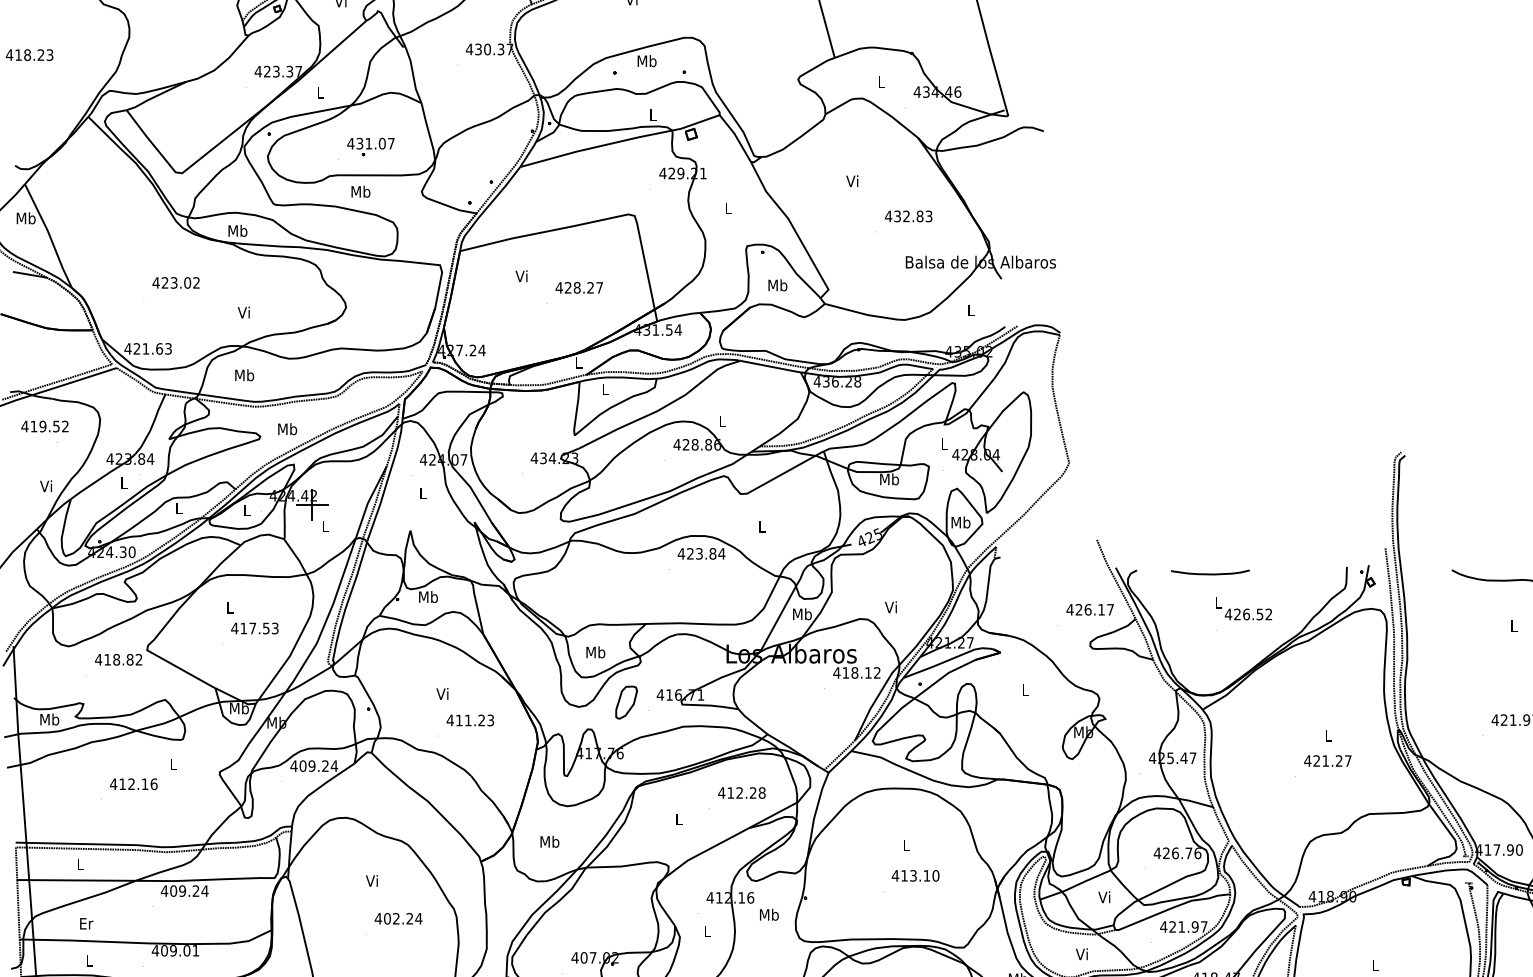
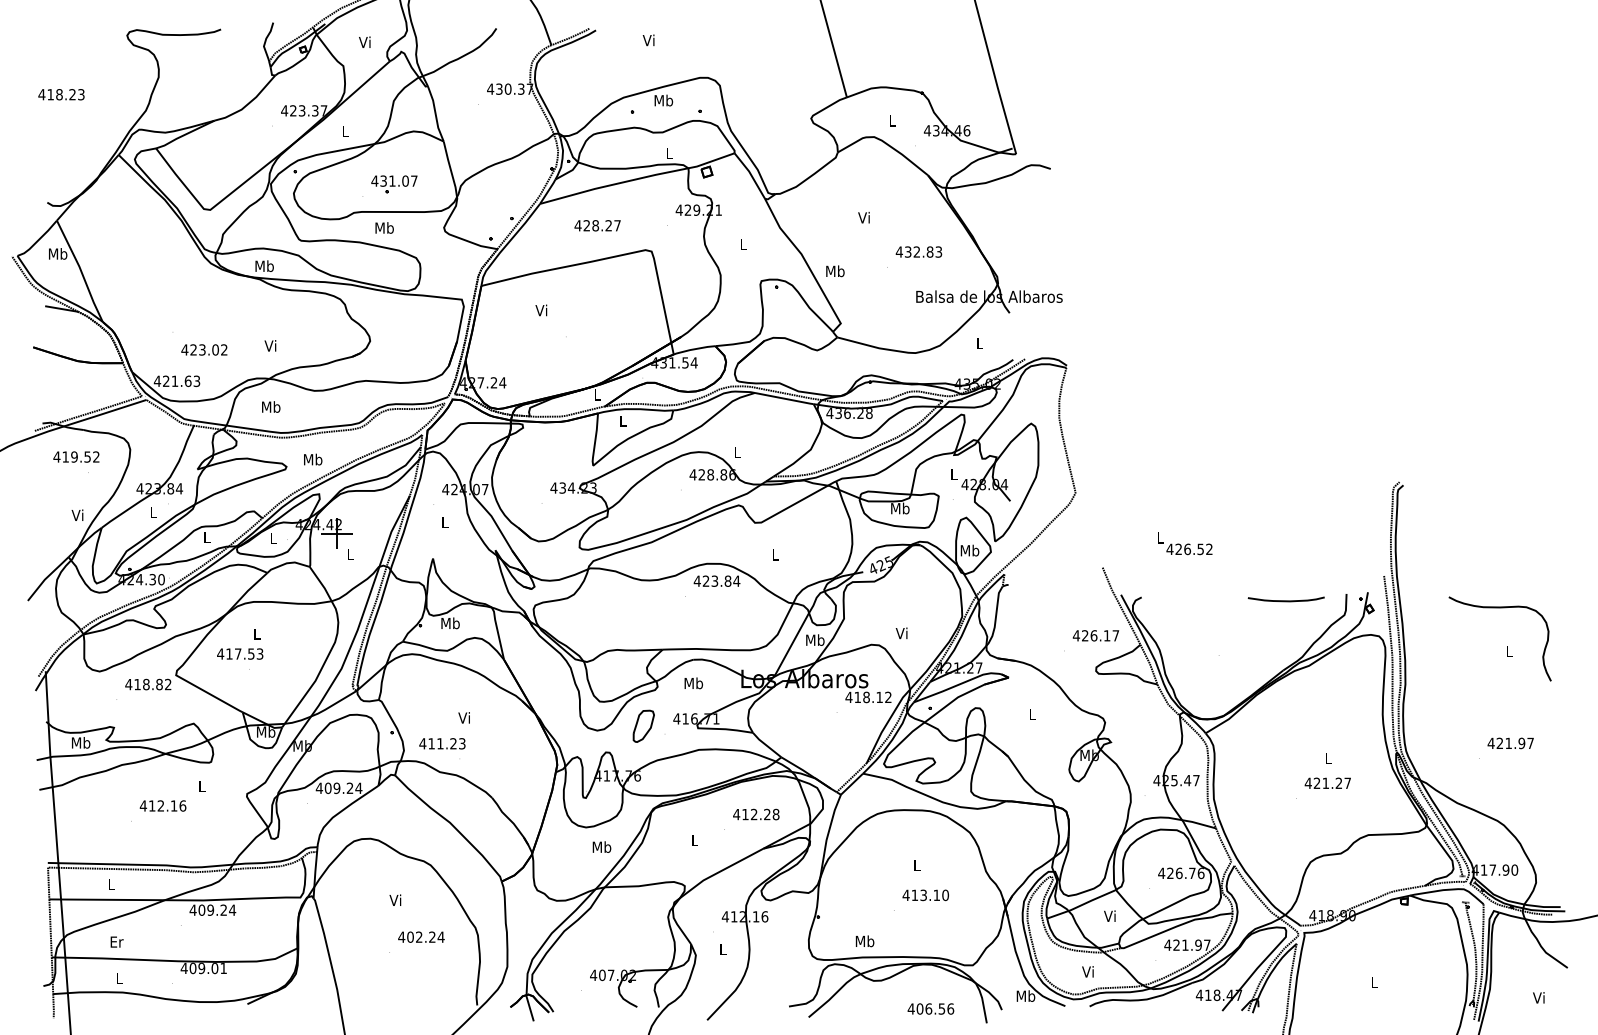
text: (176, 282) -> (204, 349), moved
text: (777, 285) -> (835, 271), moved
text: (579, 287) -> (597, 225), moved
curve: (1209, 573) -> (1285, 600), moved
text: (1244, 608) -> (1185, 543), moved
text: (255, 627) -> (240, 653), moved
text: (595, 652) -> (693, 683), moved
text: (470, 720) -> (442, 743), moved
text: (549, 841) -> (601, 846), moved
text: (768, 914) -> (864, 941), moved

